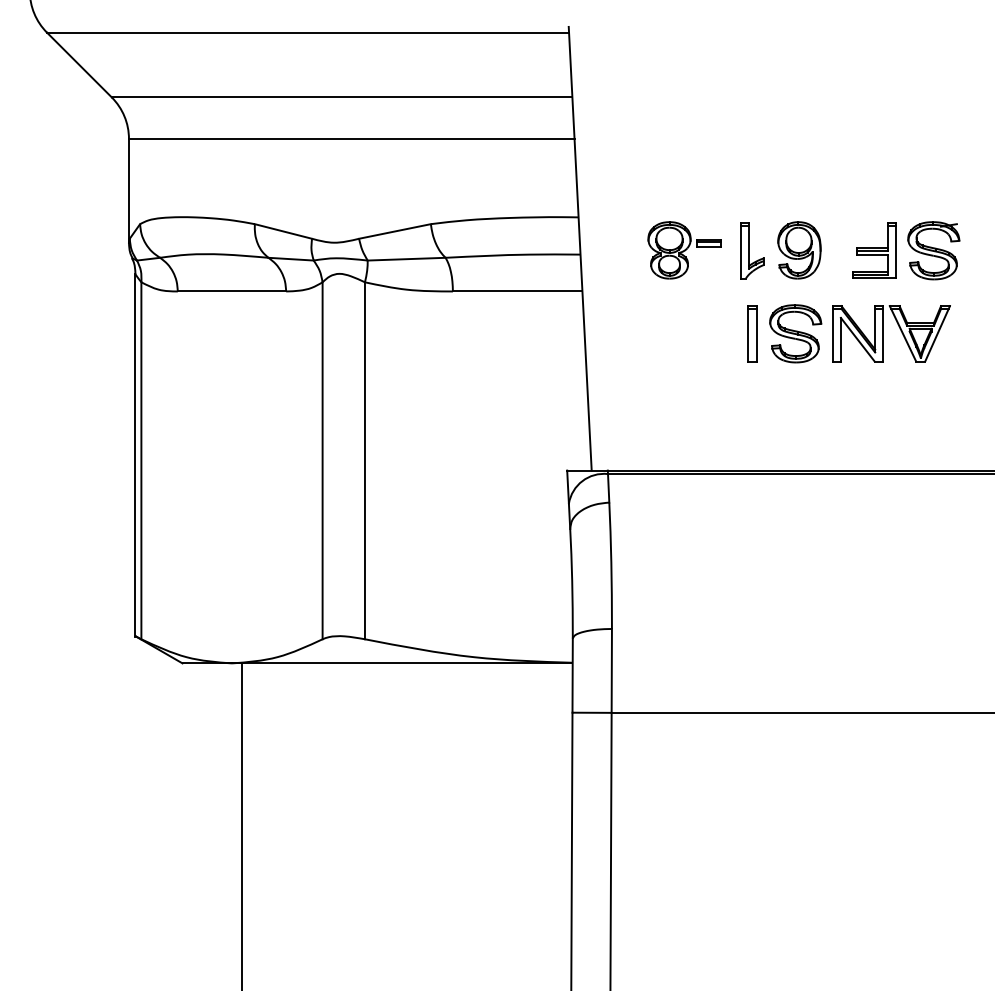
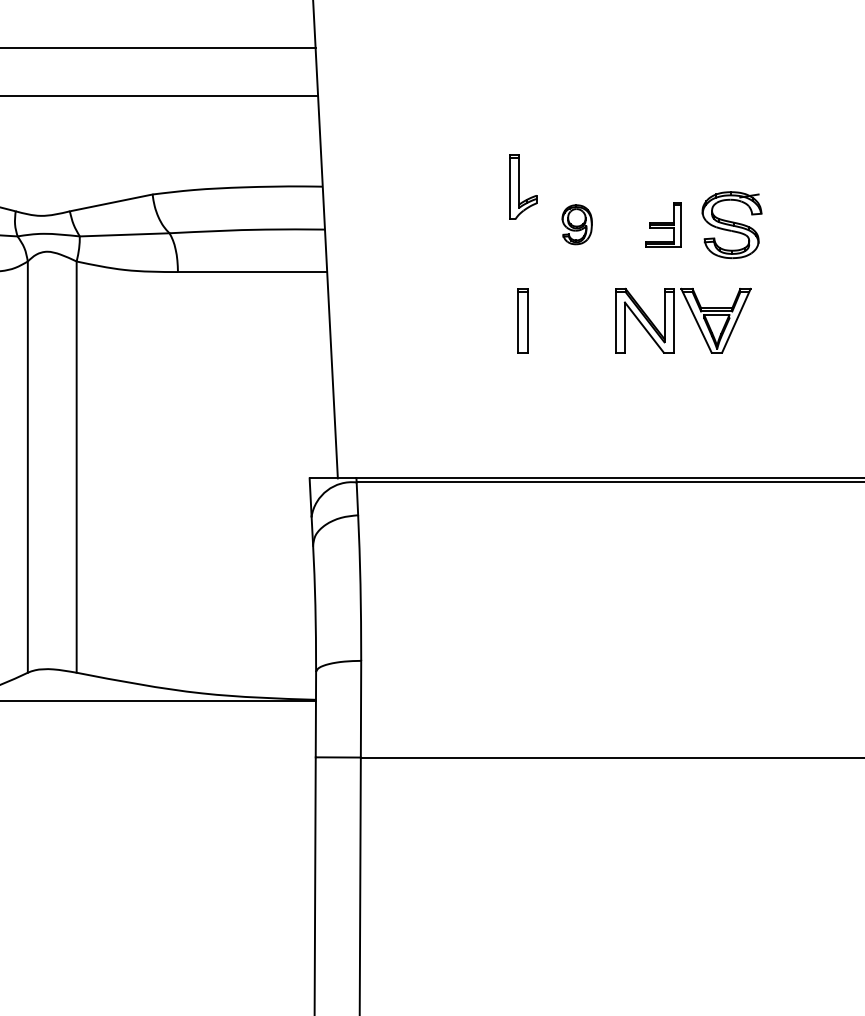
part: (684, 250) -> (444, 224), removed
part: (752, 250) -> (523, 186), moved
part: (799, 250) -> (577, 224), size x0.6
part: (874, 250) -> (663, 224), size x0.7
part: (795, 333) -> (572, 320), removed

